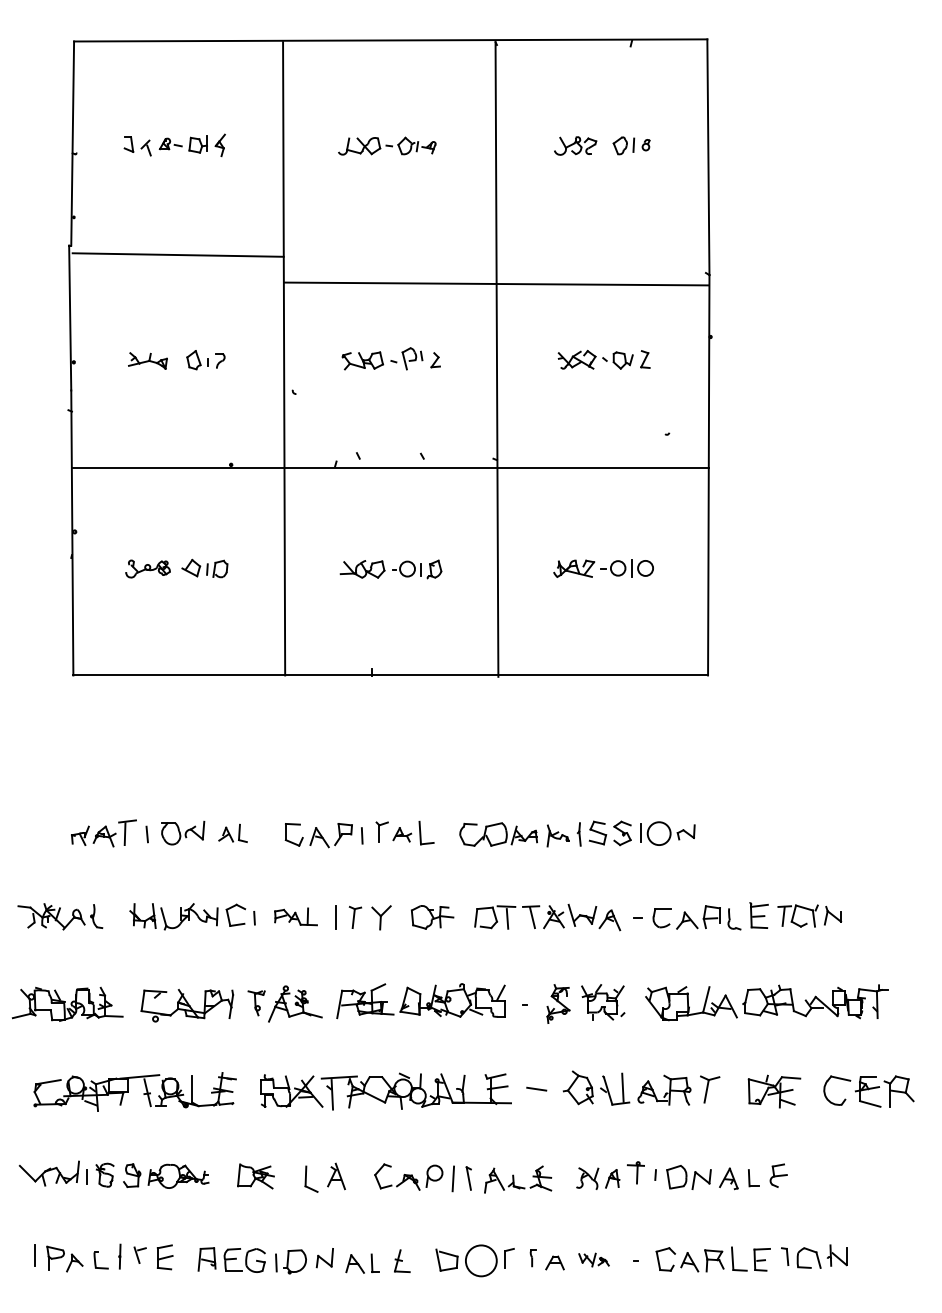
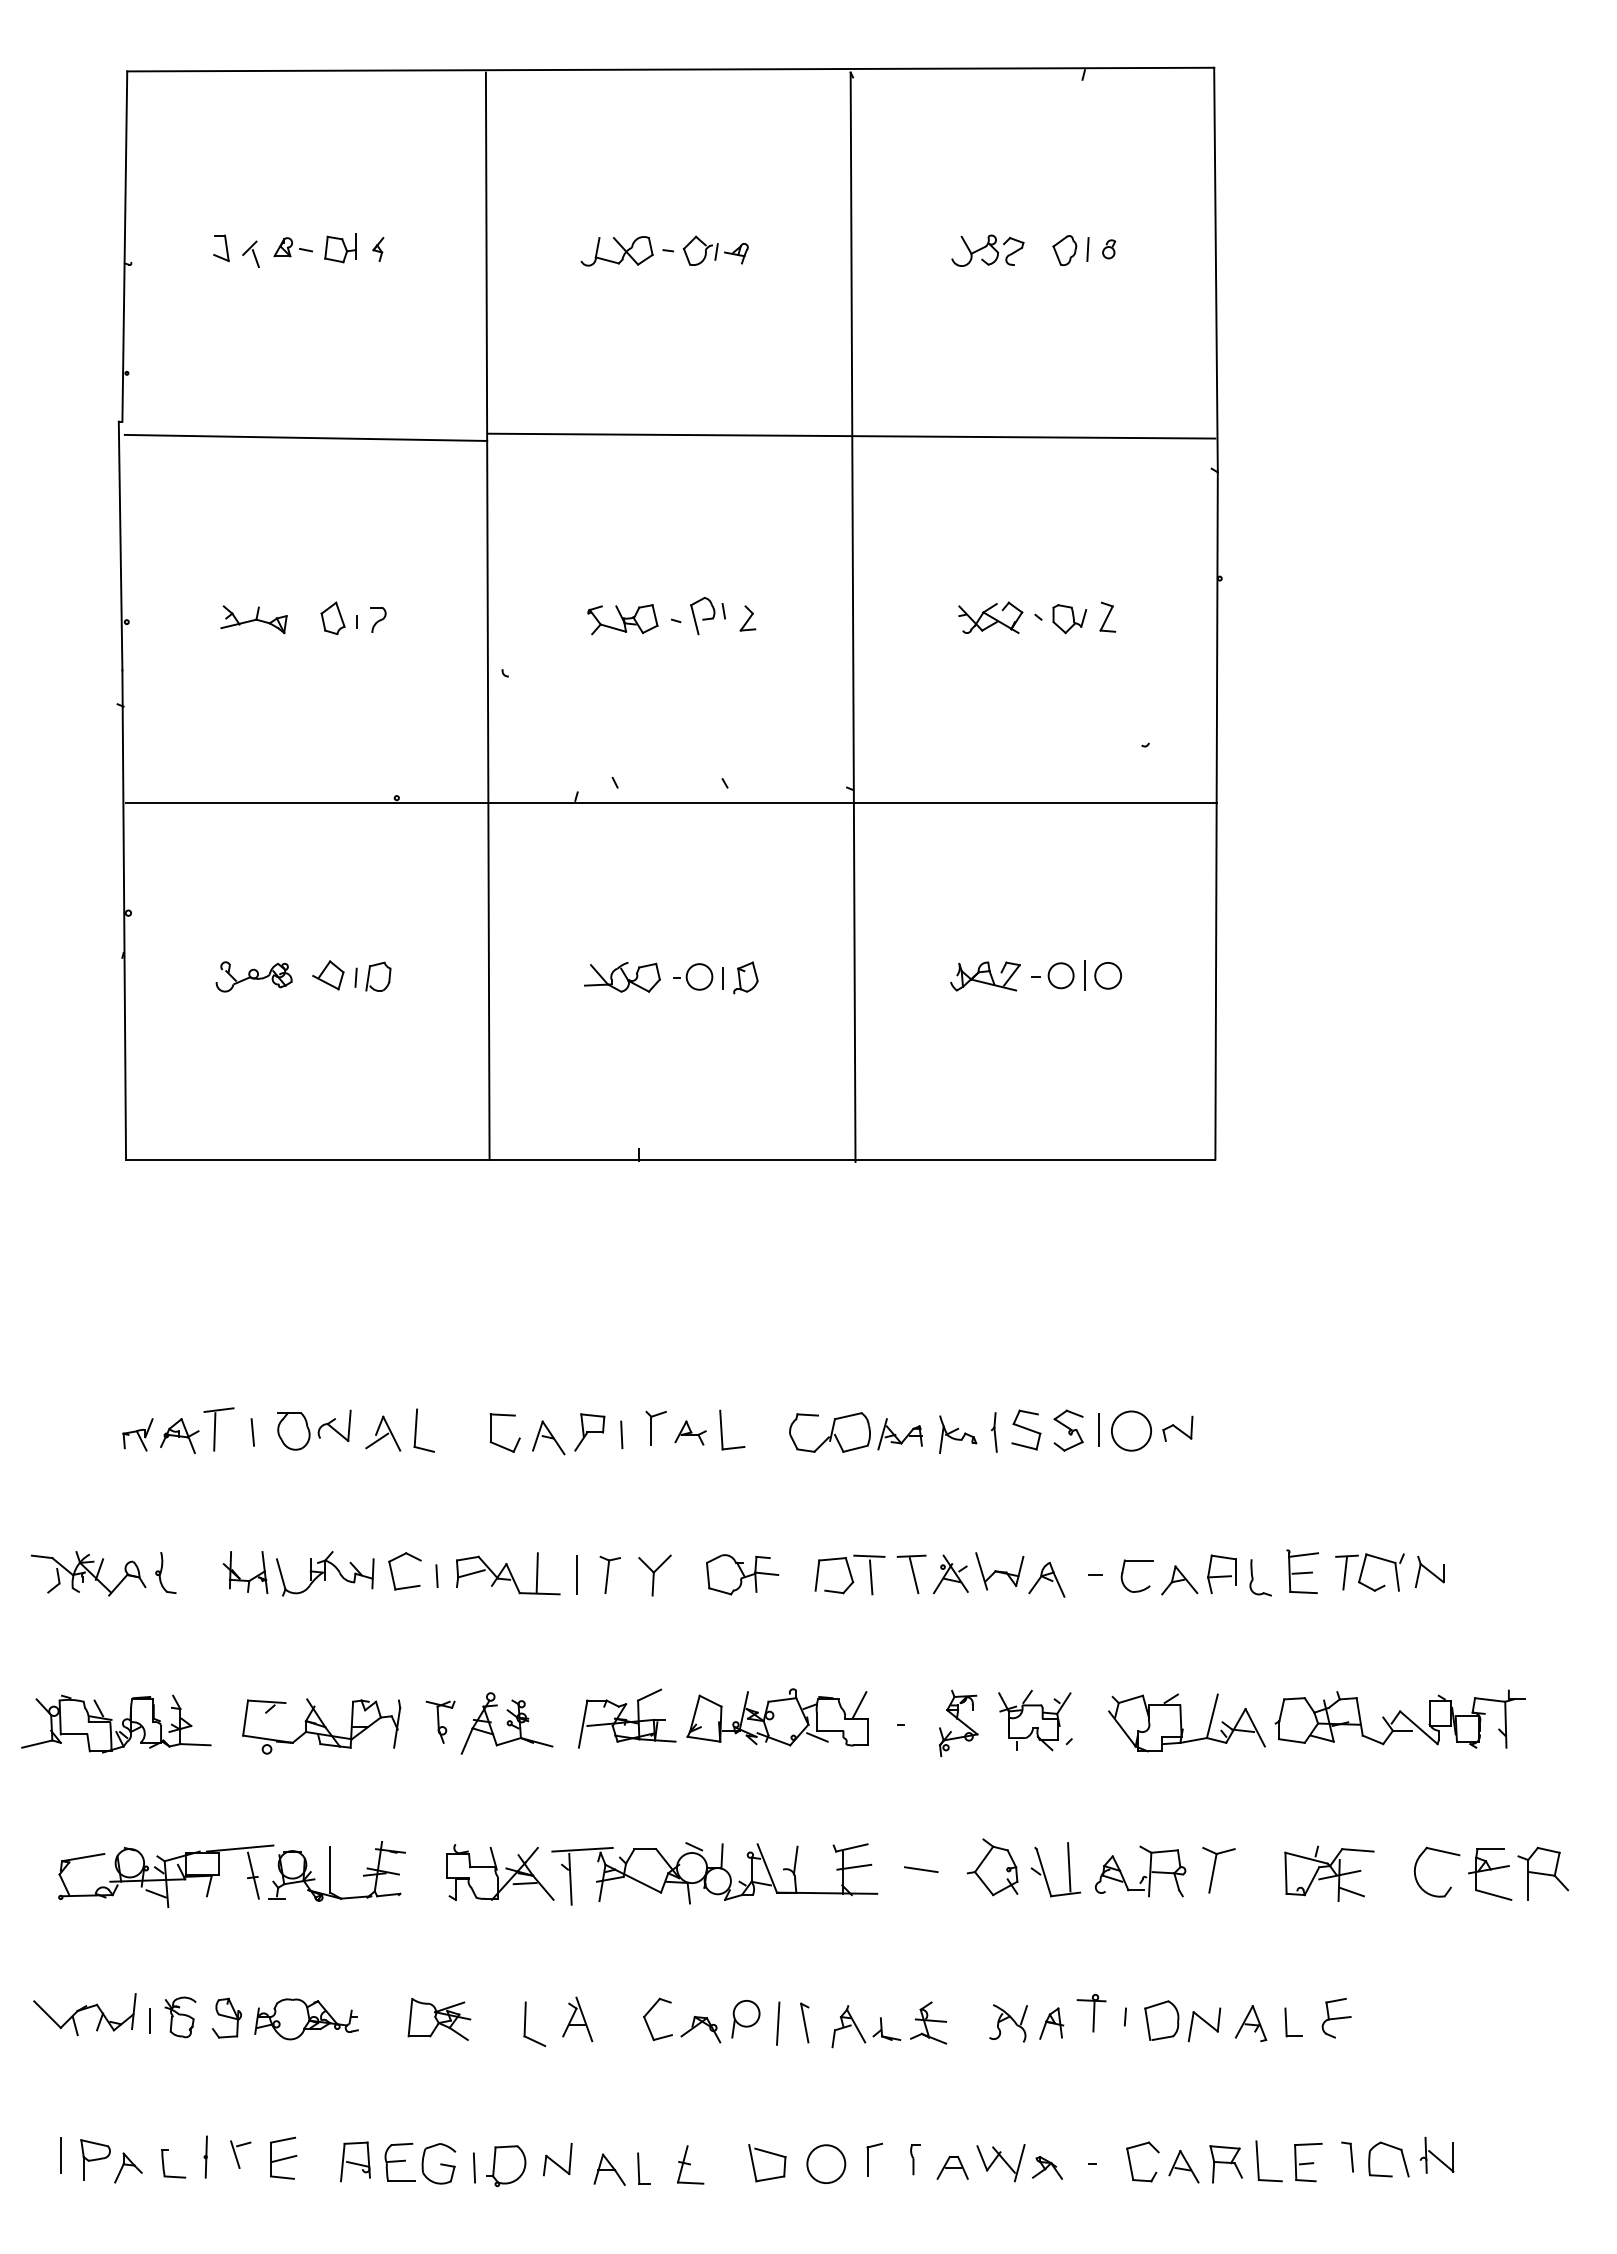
part: (220, 144) -> (378, 248), size x0.62
line: (496, 283) -> (852, 435), moved
part: (232, 833) -> (399, 1430), size x1.43
part: (295, 916) -> (507, 1573), size x1.43
part: (593, 1259) -> (1018, 2161), size x1.67
circle: (481, 1260) -> (826, 2163), size x0.71

